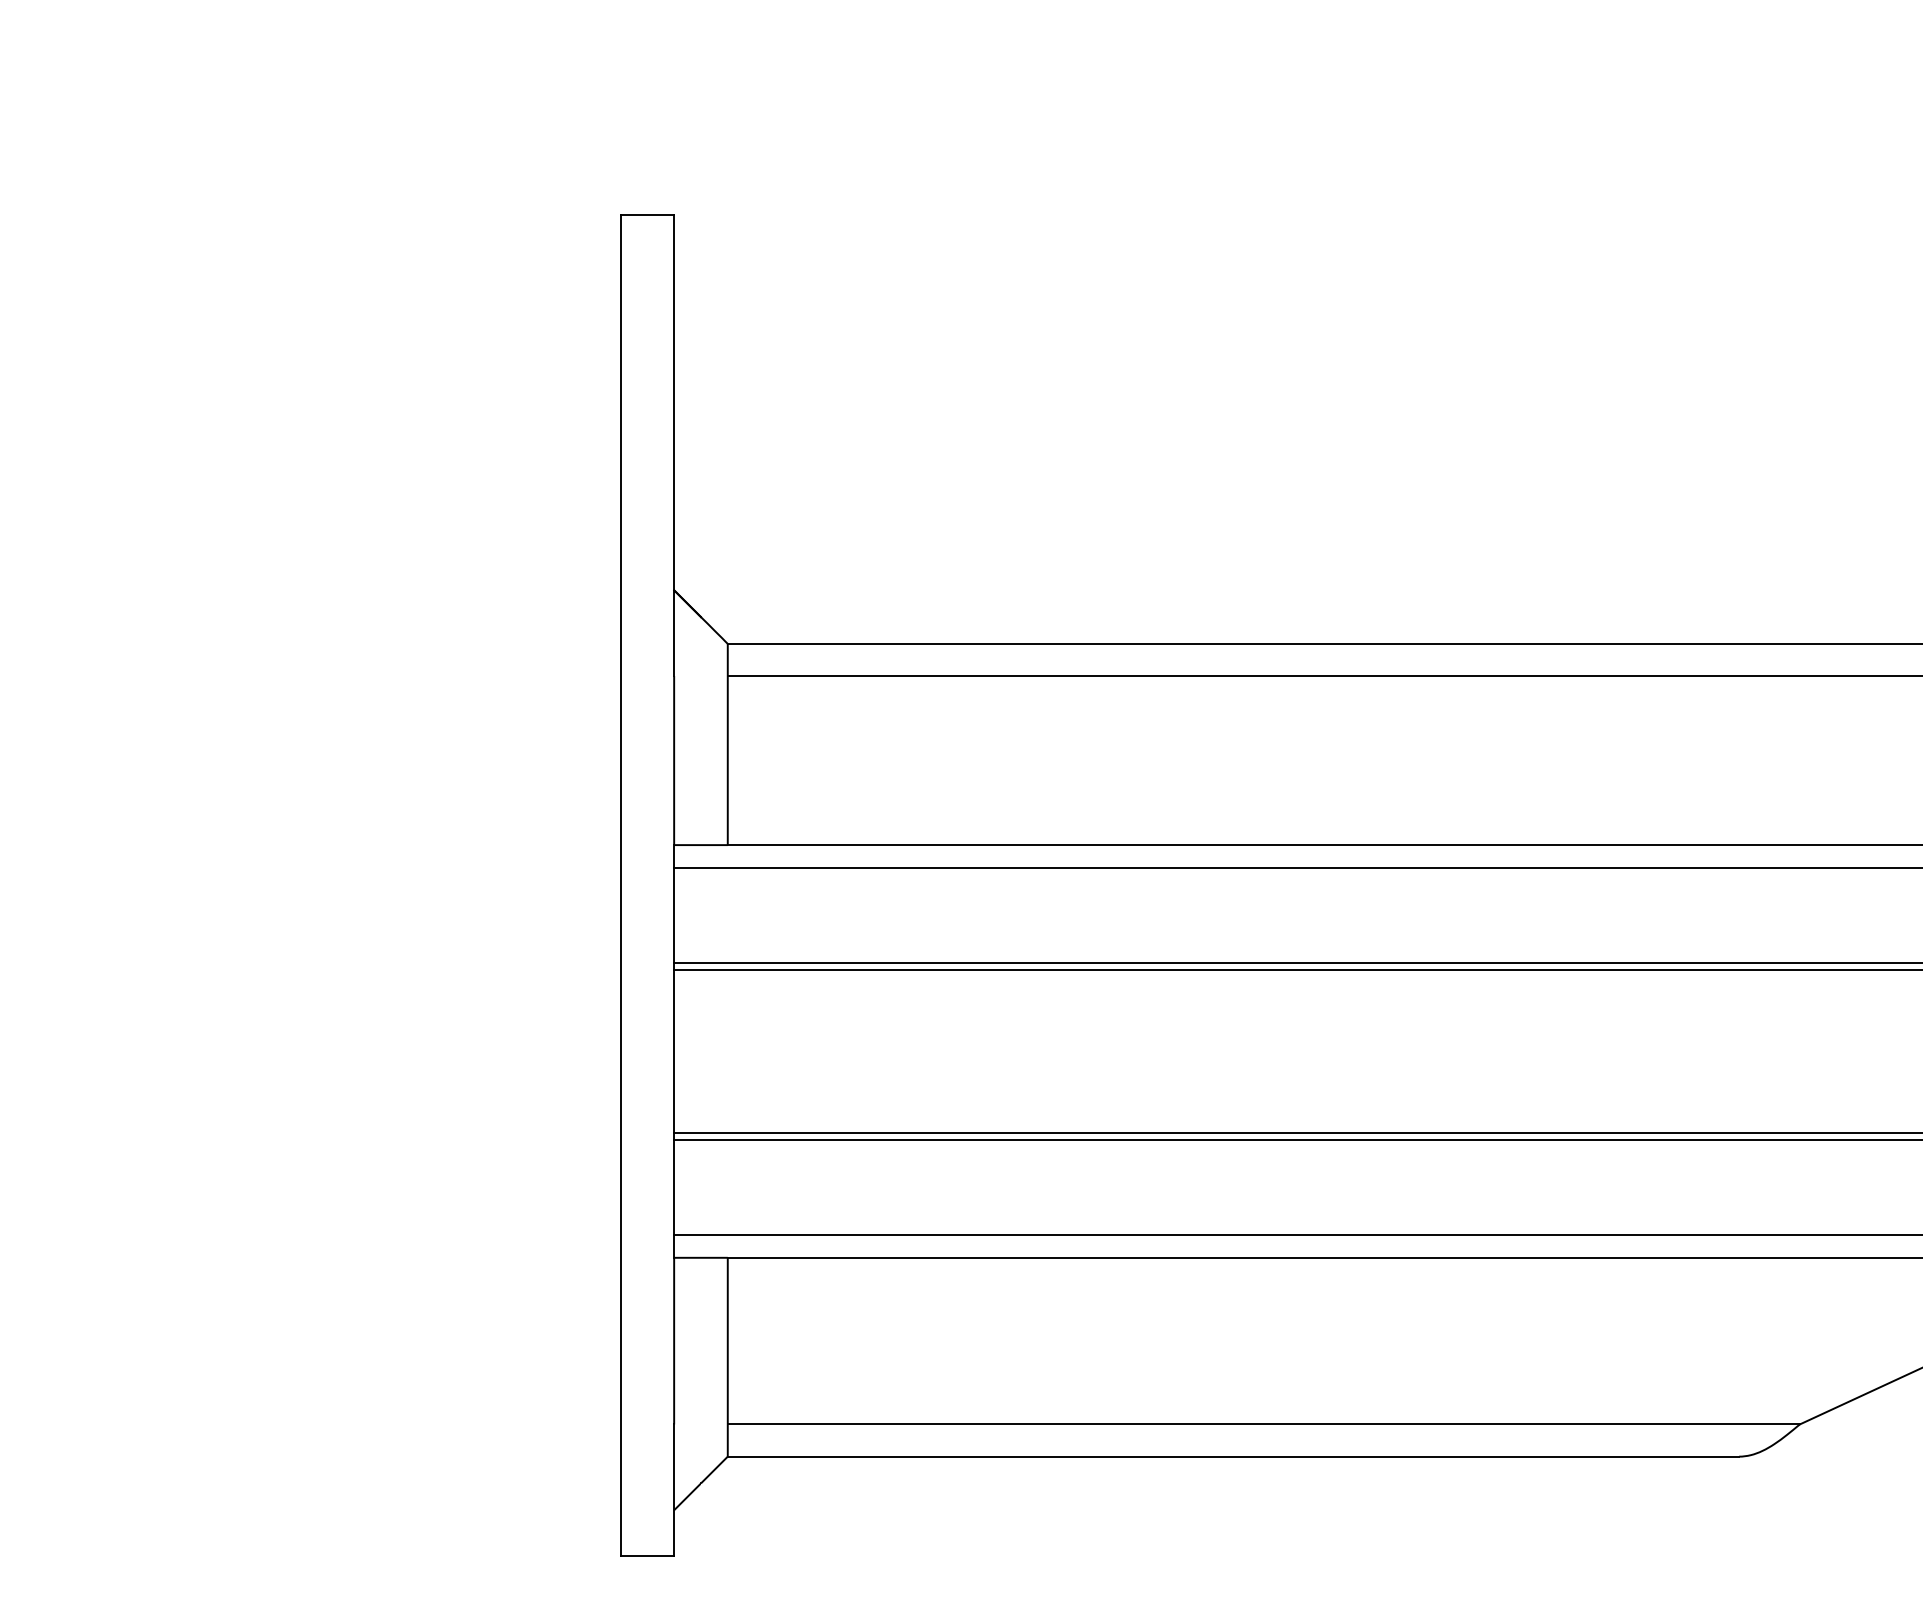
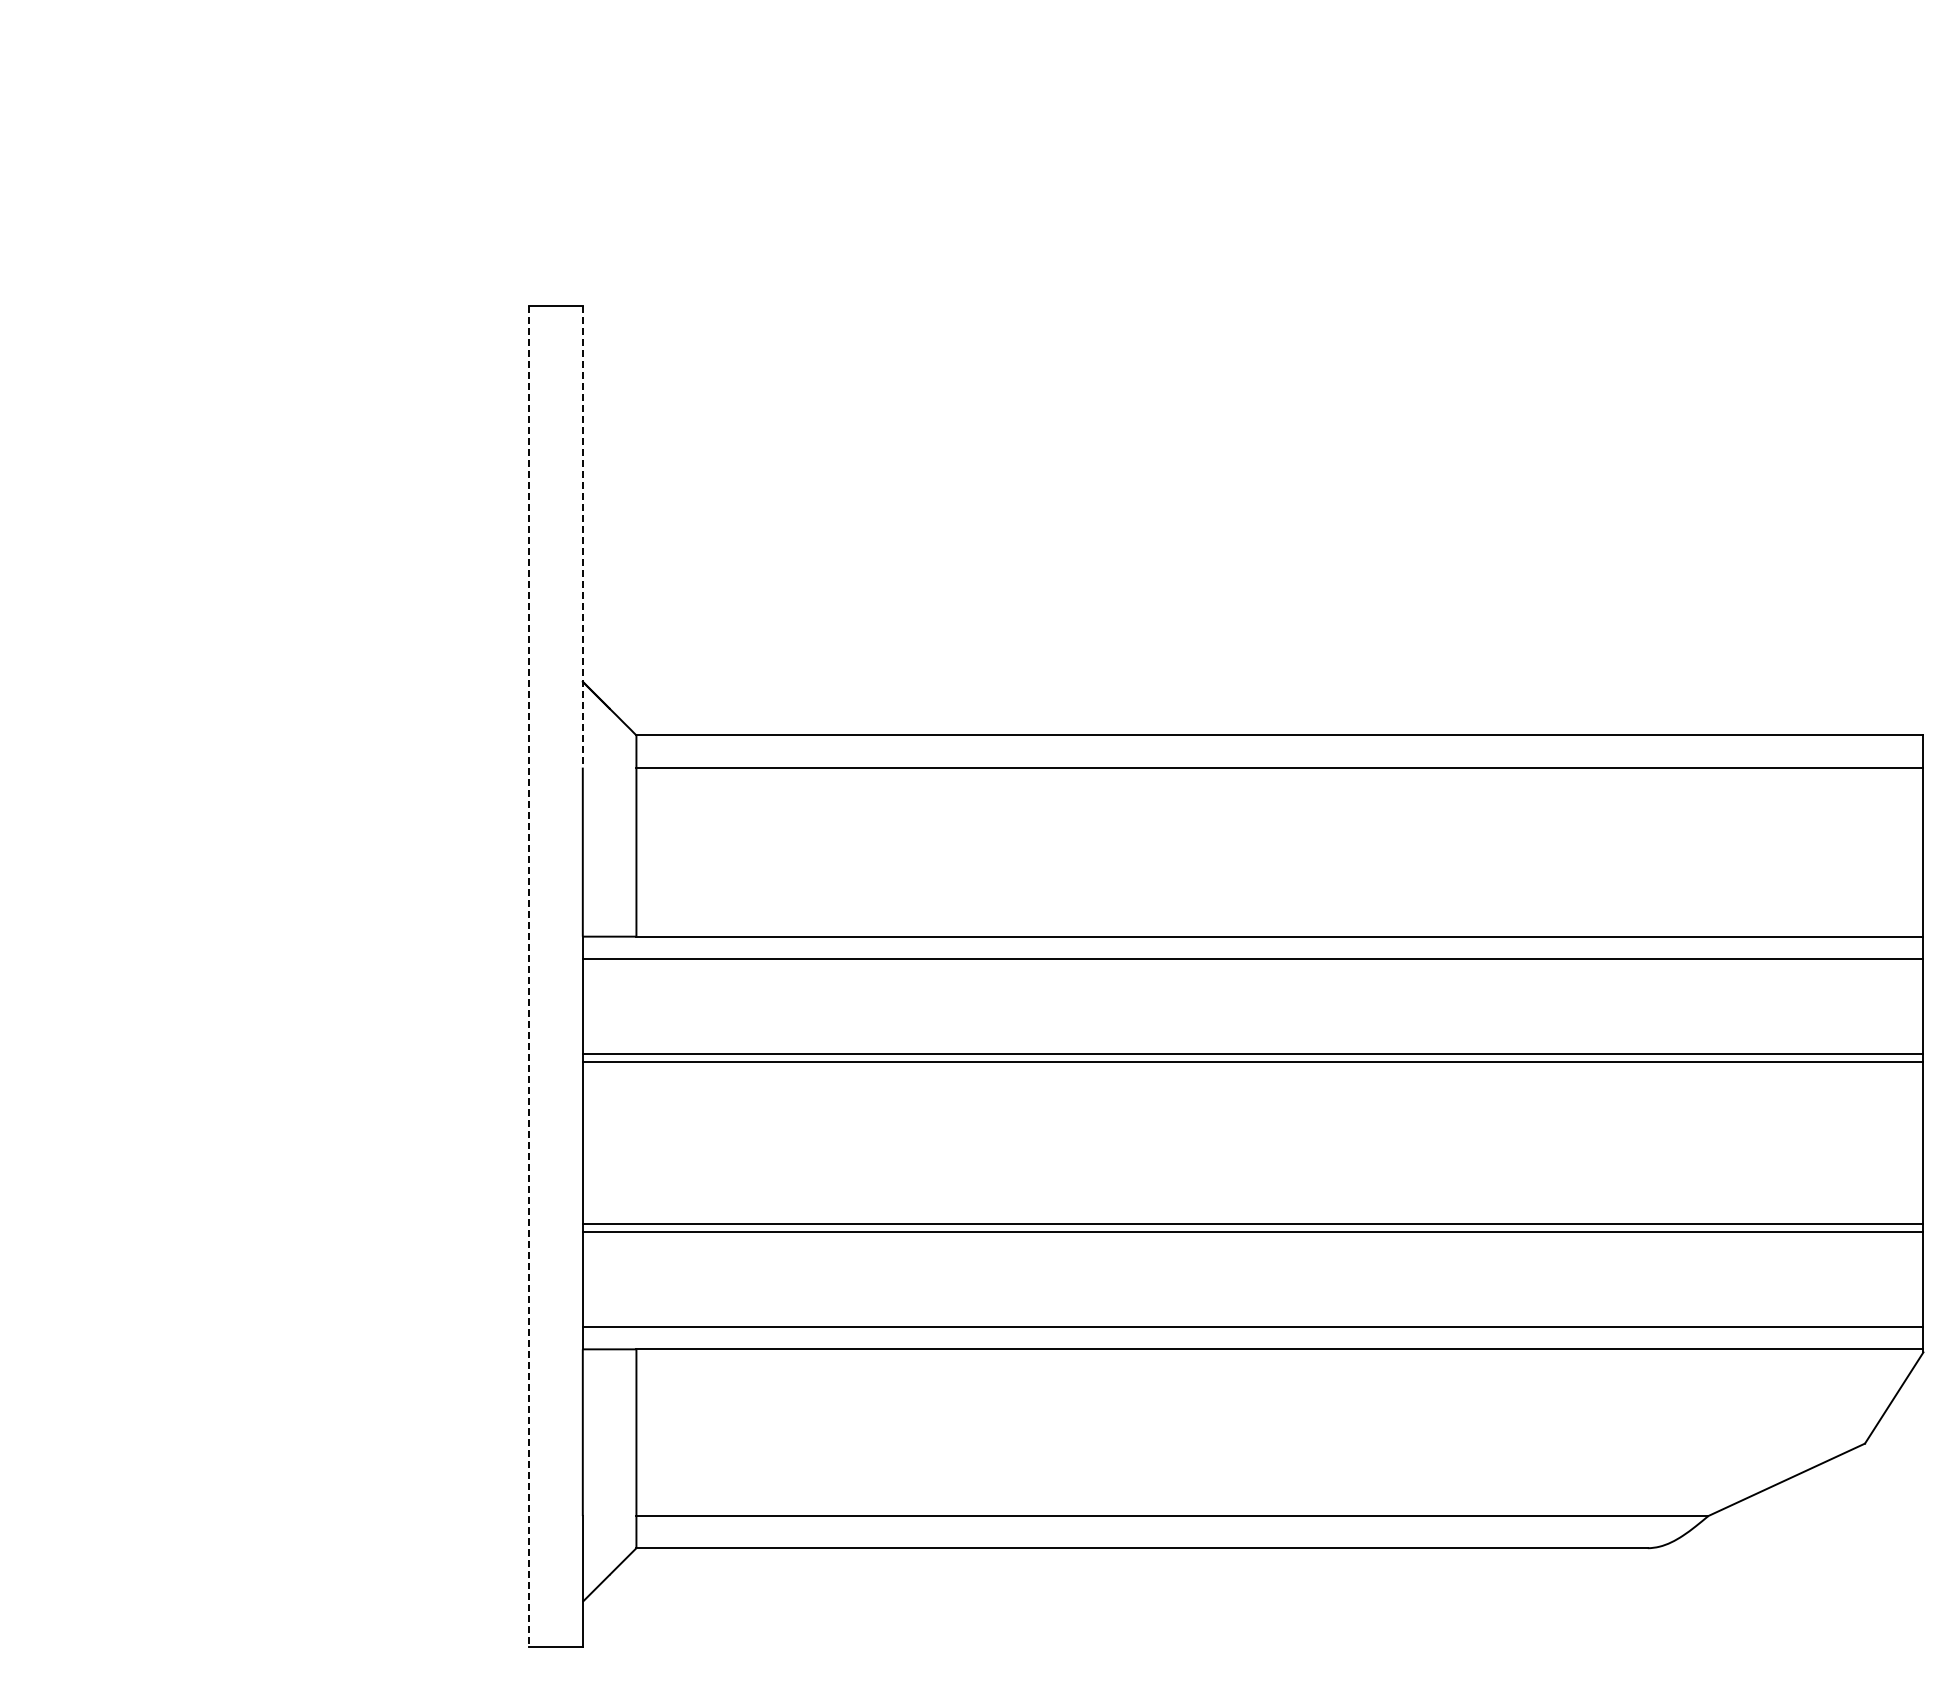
line: (673, 445) -> (582, 537), solid -> dashed
line: (620, 885) -> (529, 977), solid -> dashed

